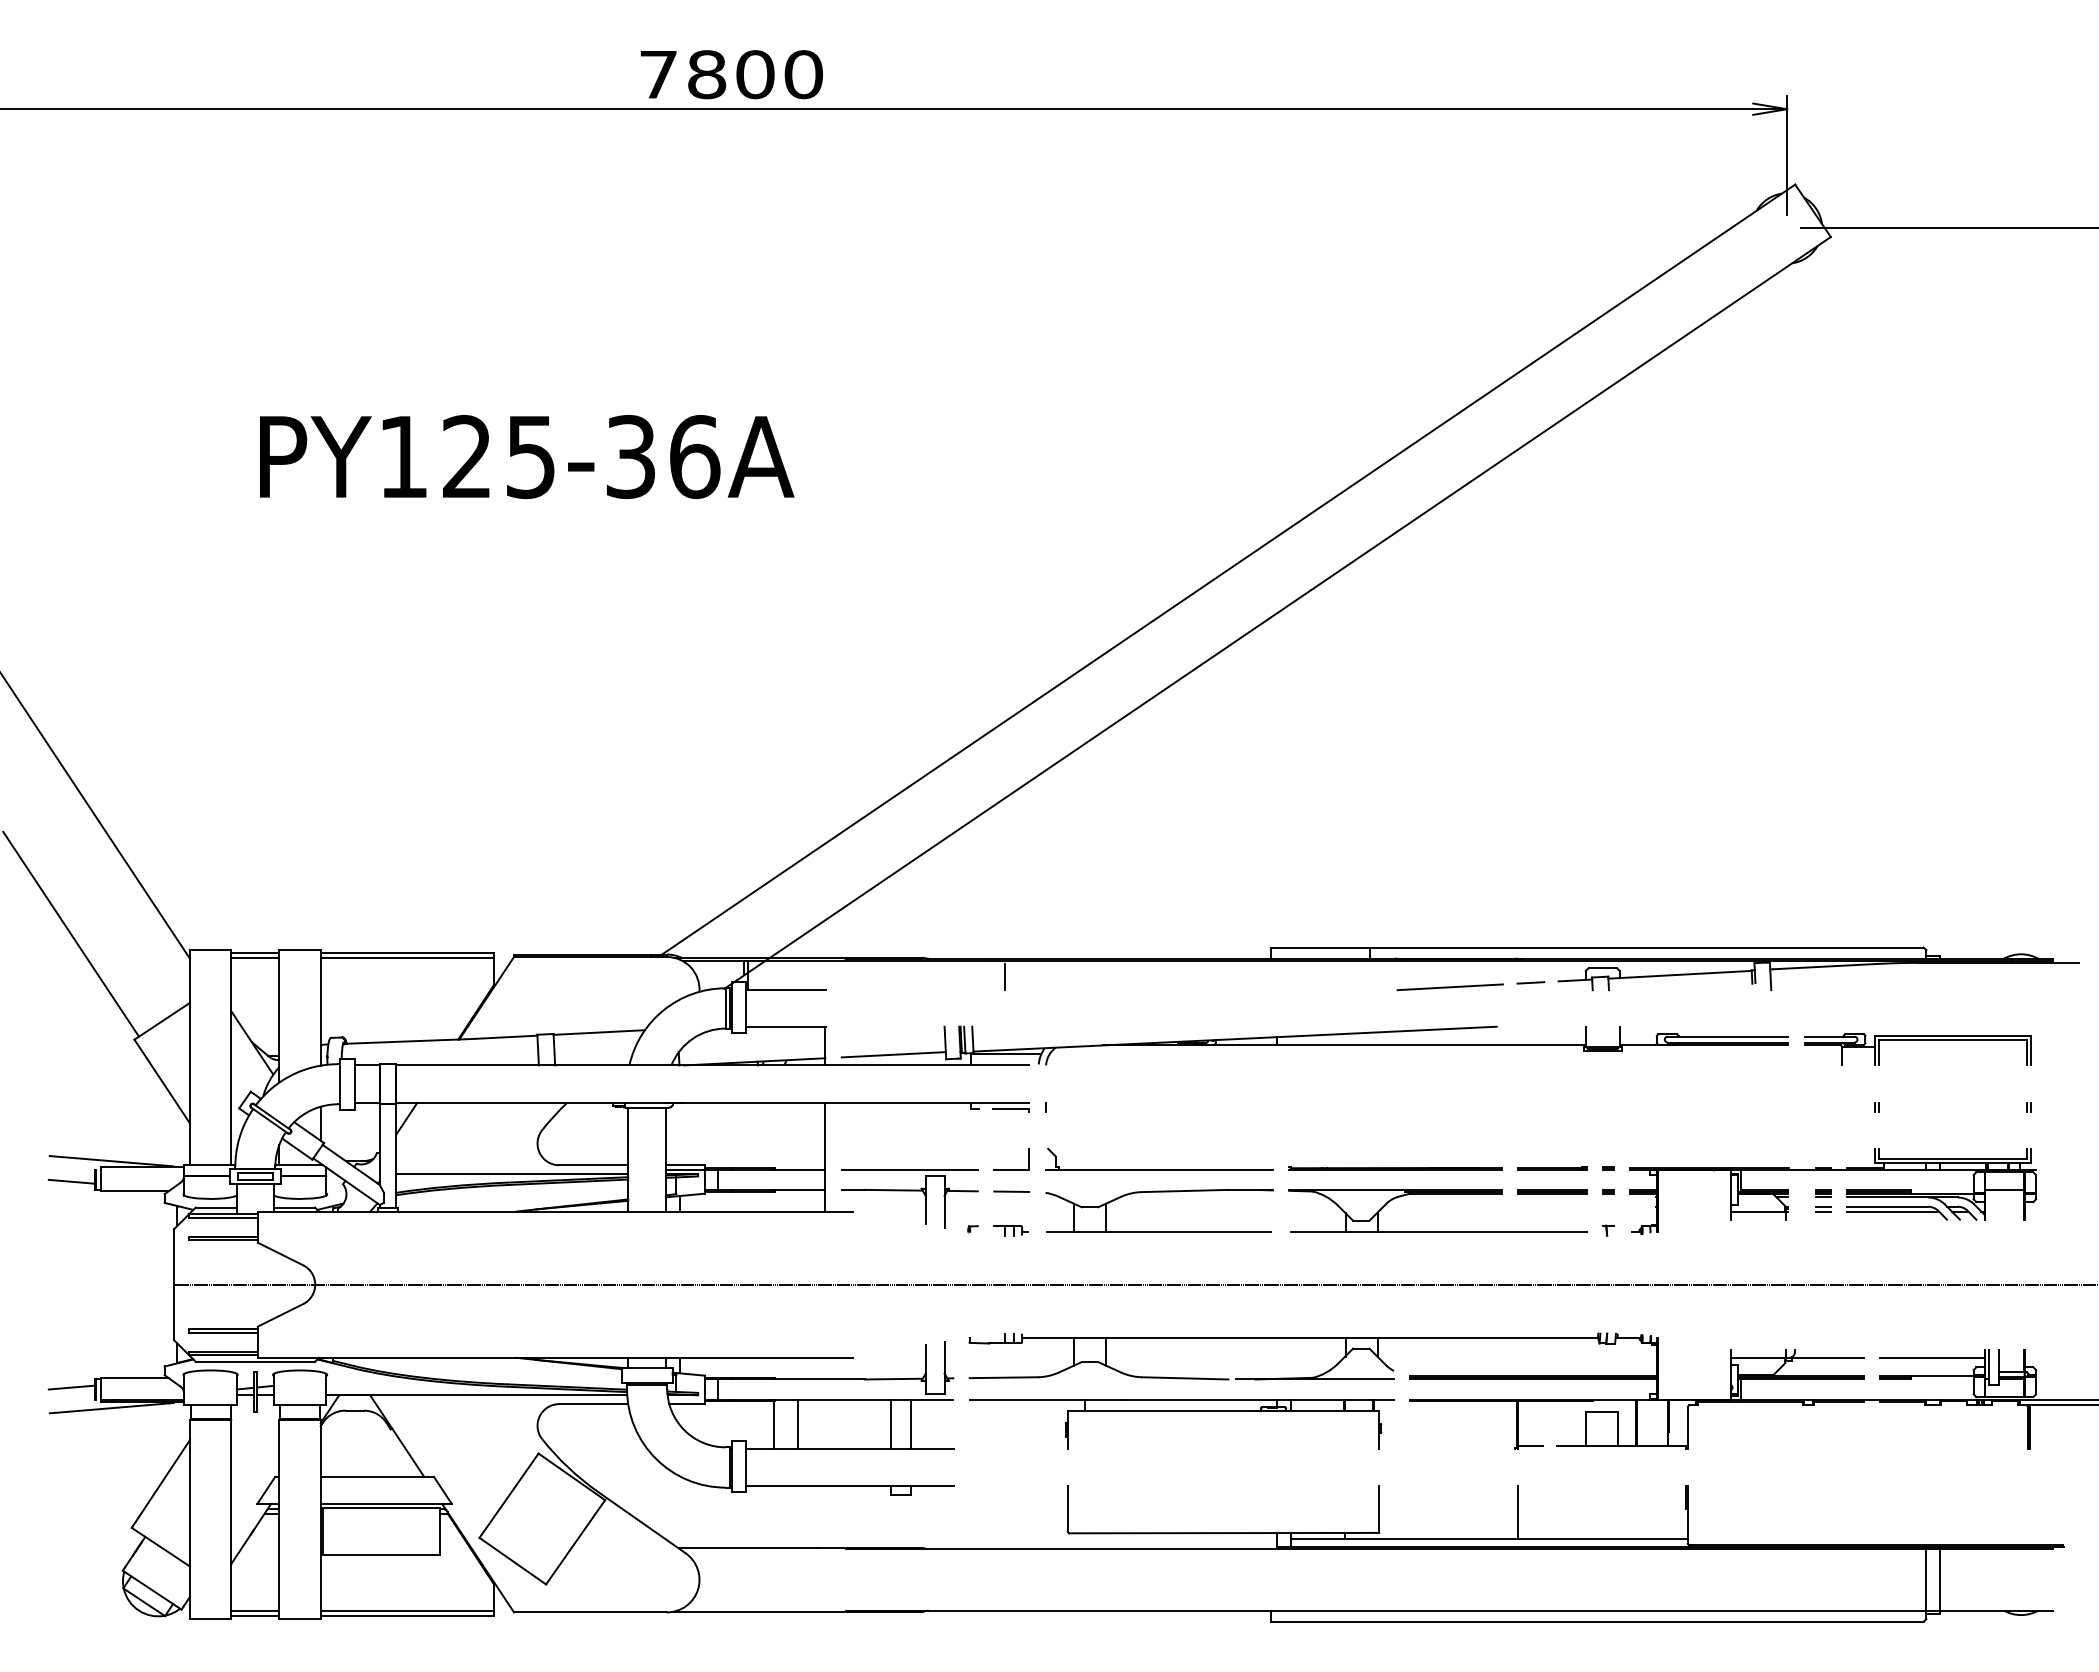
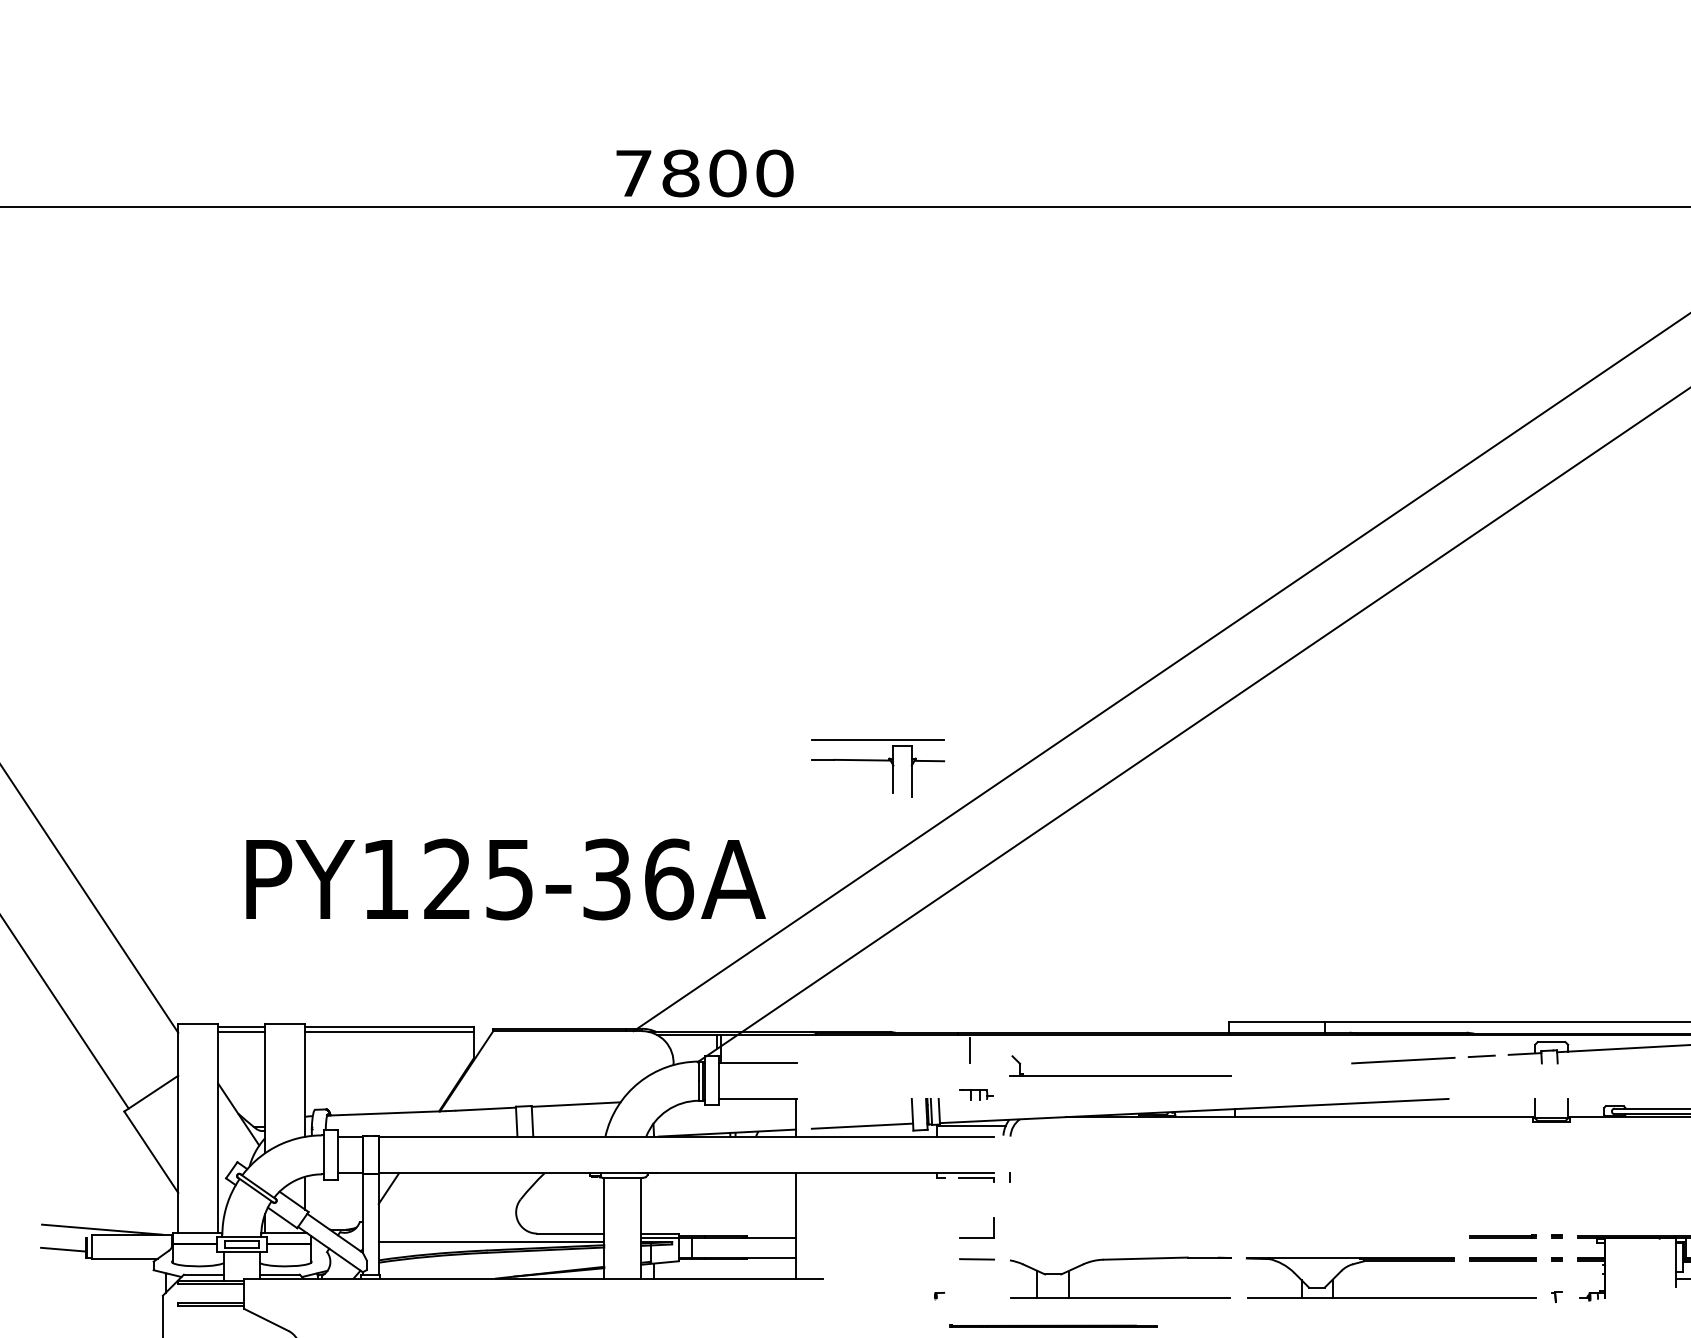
text: (527, 457) -> (506, 880), moved
line: (1395, 1168) -> (1053, 1326), moved
part: (1159, 1169) -> (1120, 1076), moved
part: (909, 1191) -> (877, 761), moved
part: (1010, 1230) -> (975, 1094), moved

